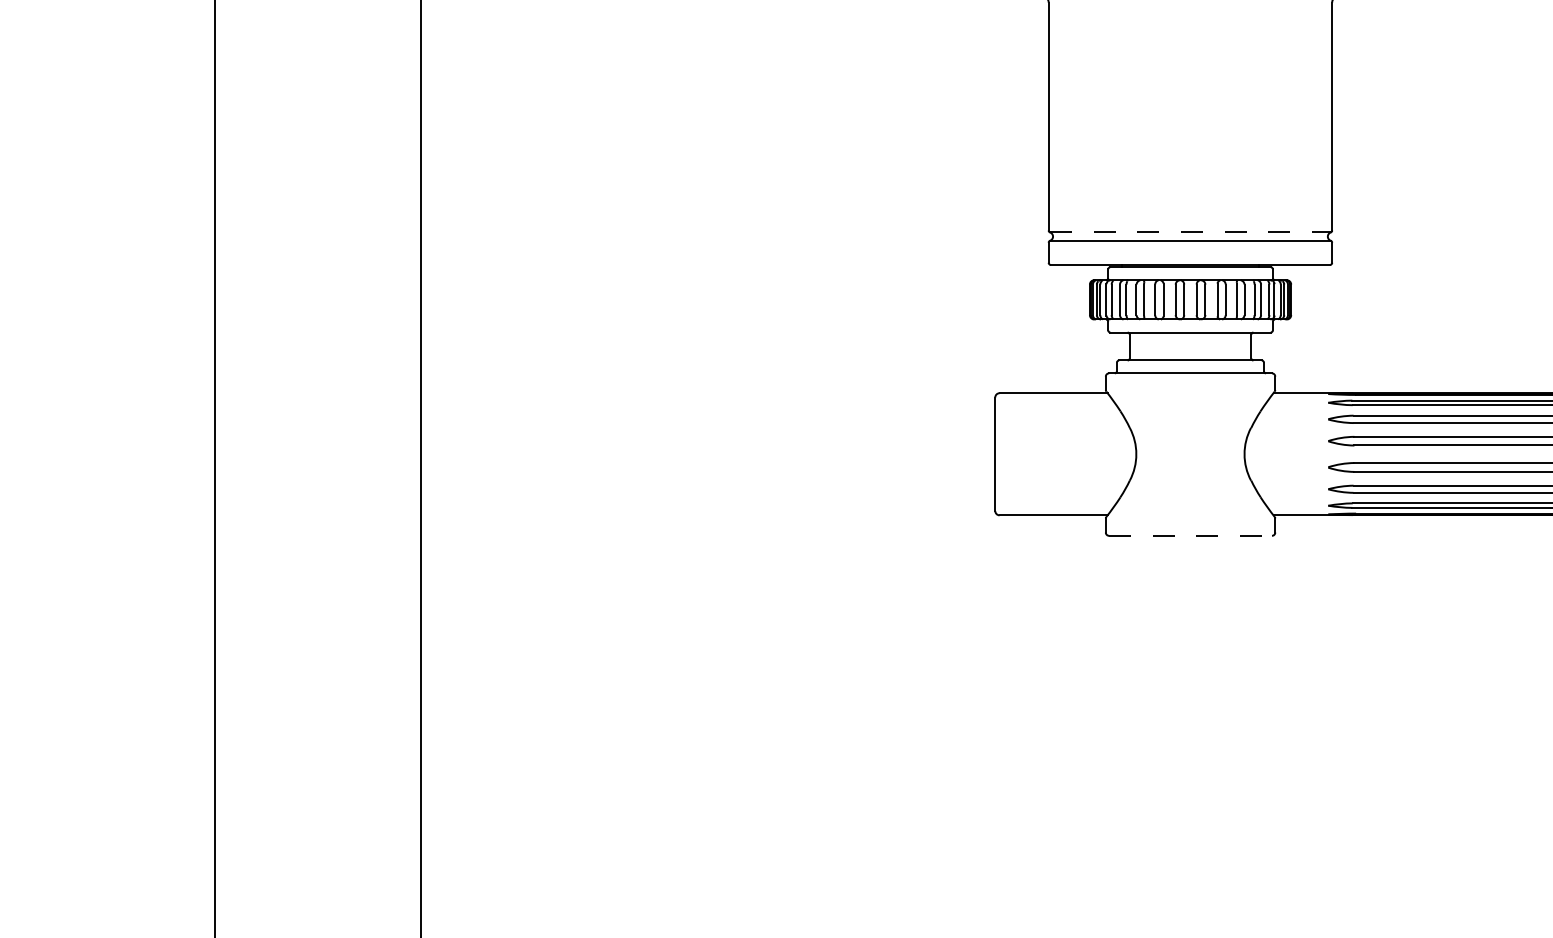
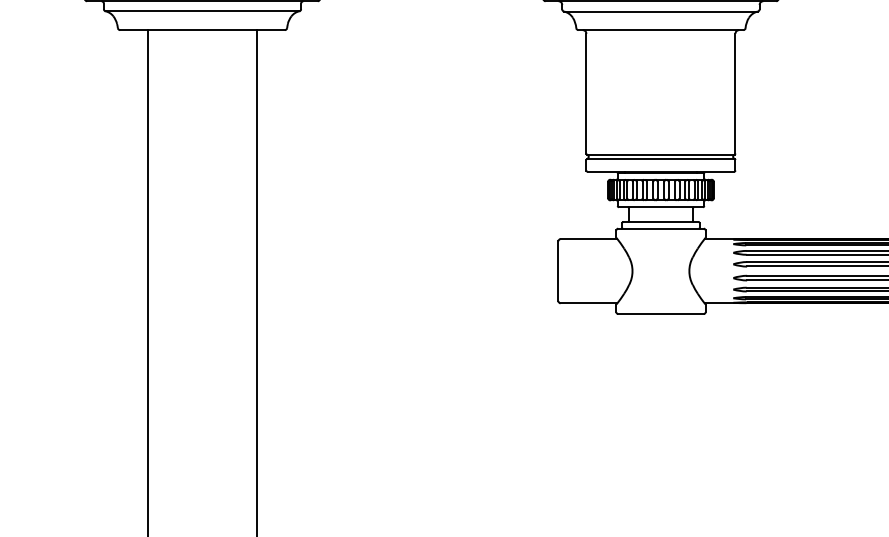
line: (1191, 232) -> (661, 154), dashed -> solid
line: (1191, 536) -> (661, 314), dashed -> solid

